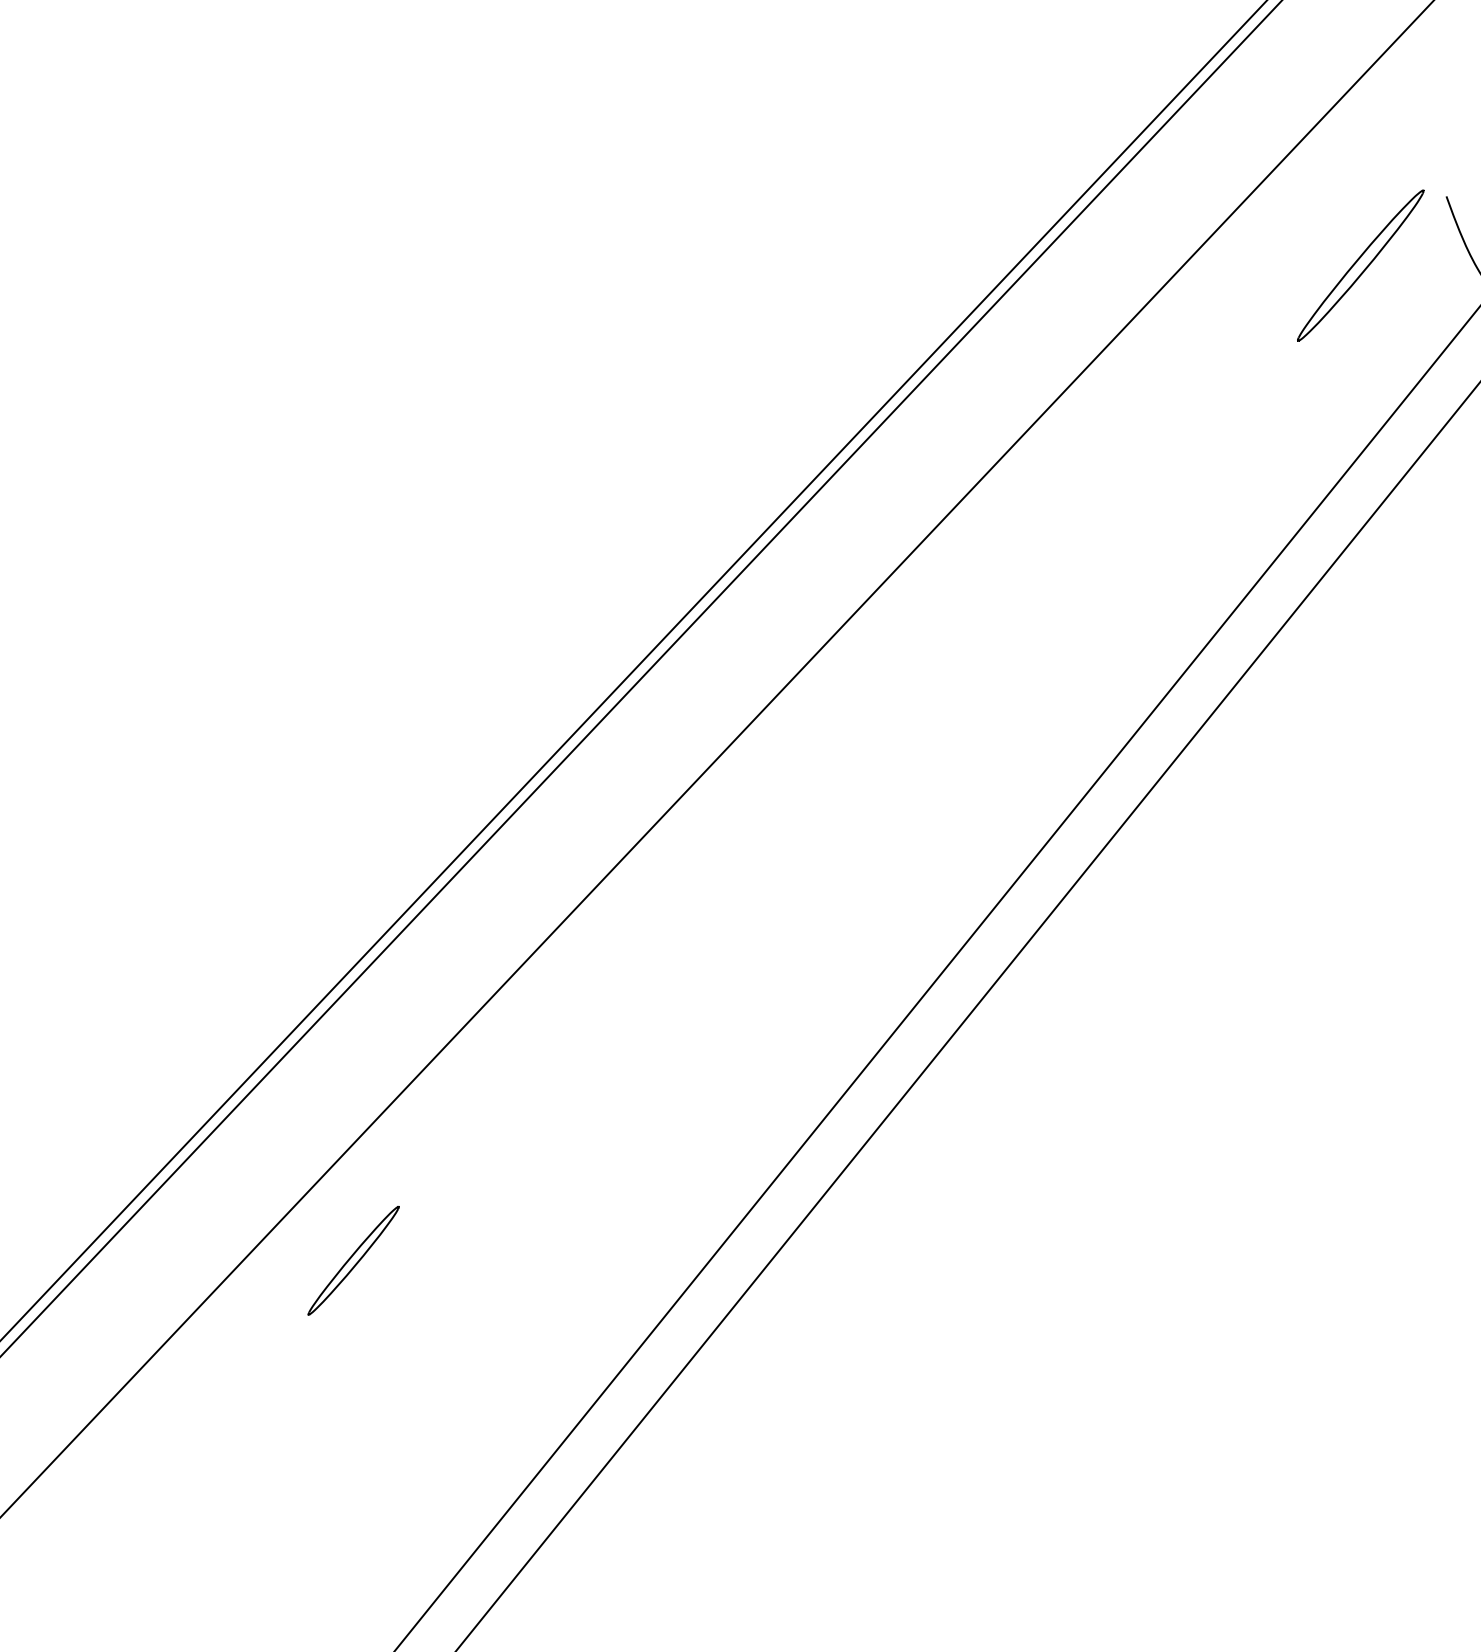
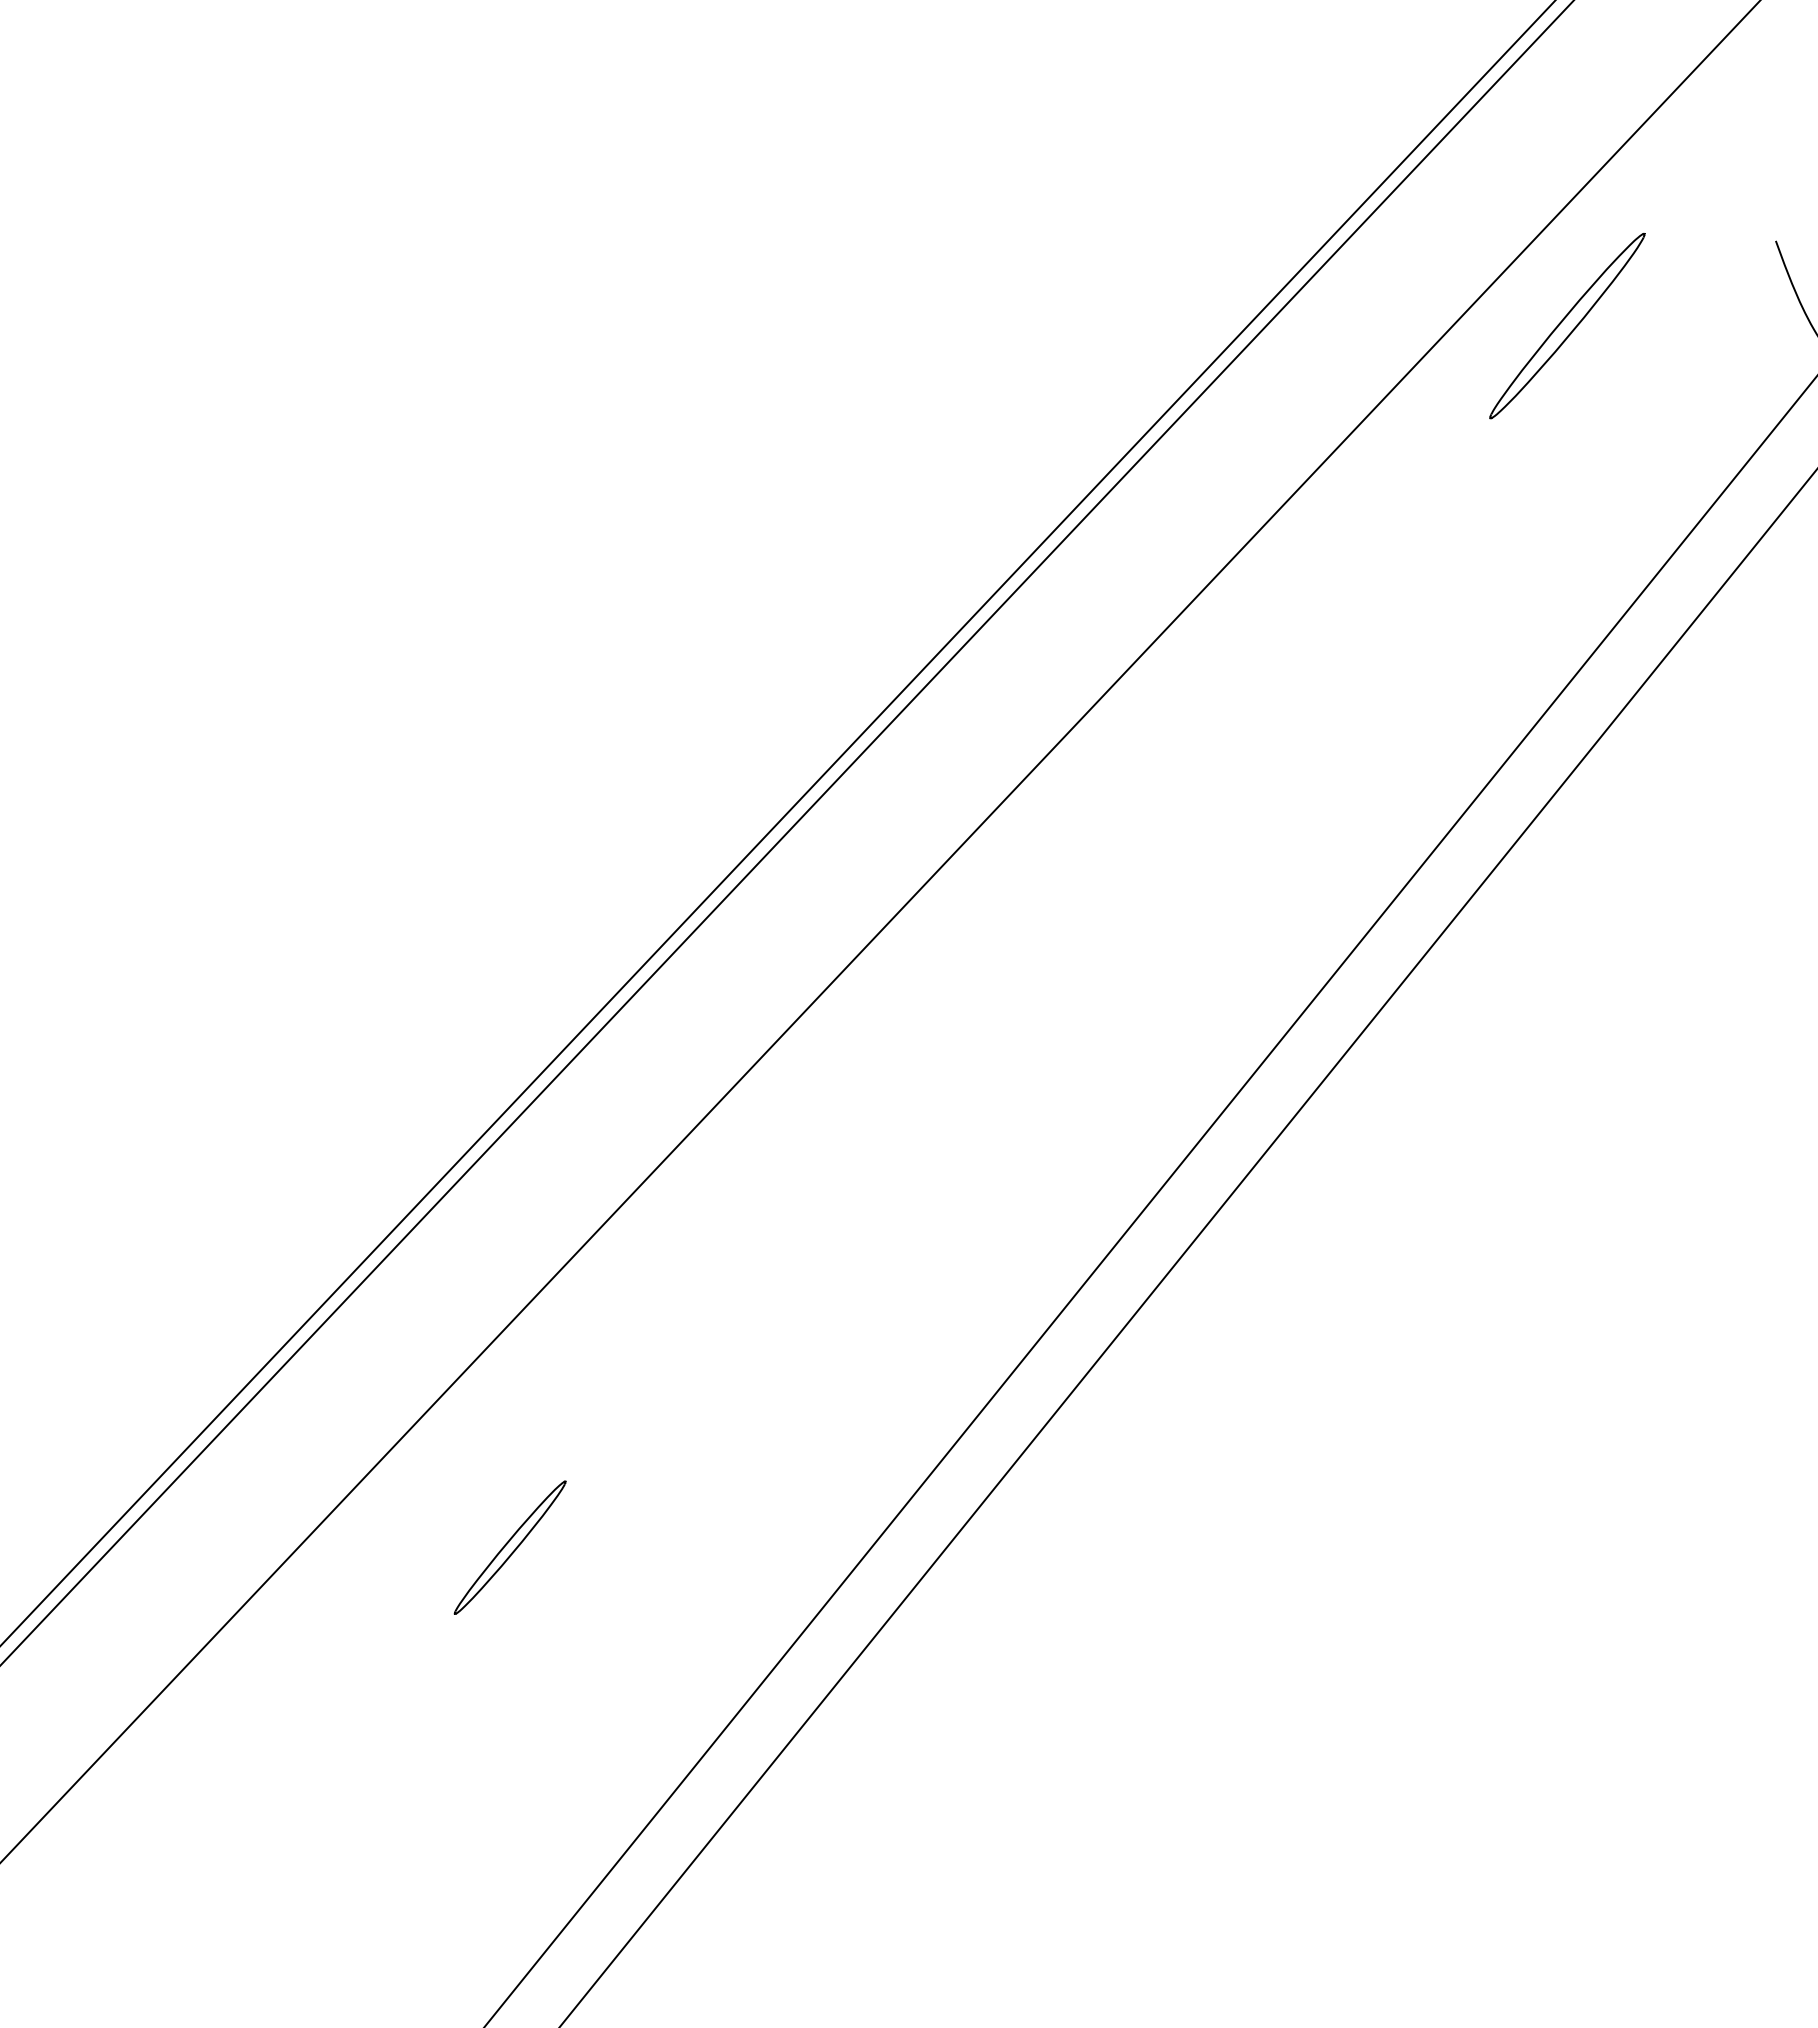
part: (1360, 265) -> (1567, 325), moved
part: (353, 1260) -> (509, 1547), moved

